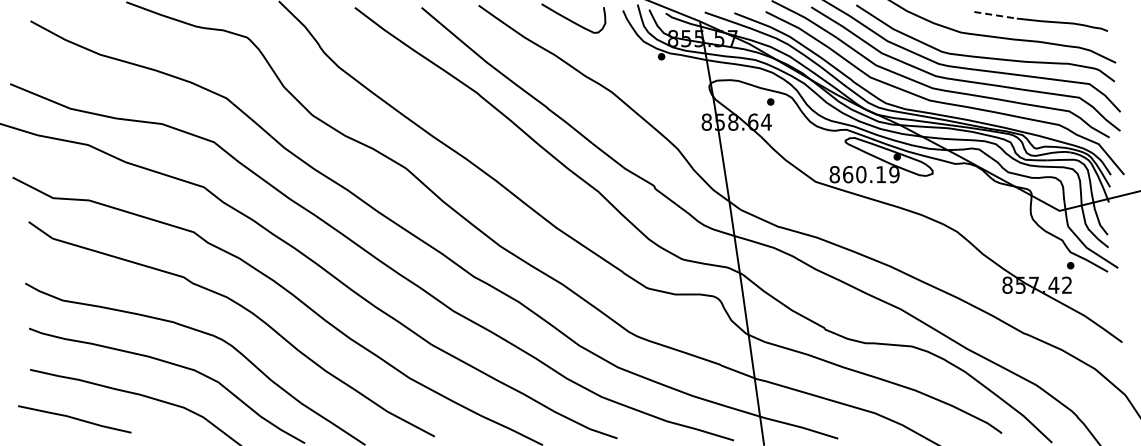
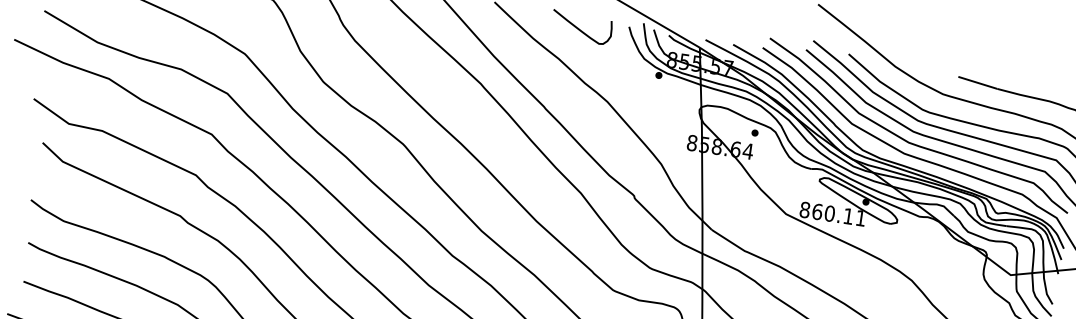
line: (995, 15) -> (977, 83), dashed -> solid
text: (894, 174) -> (861, 218), 860.19 -> 860.11

